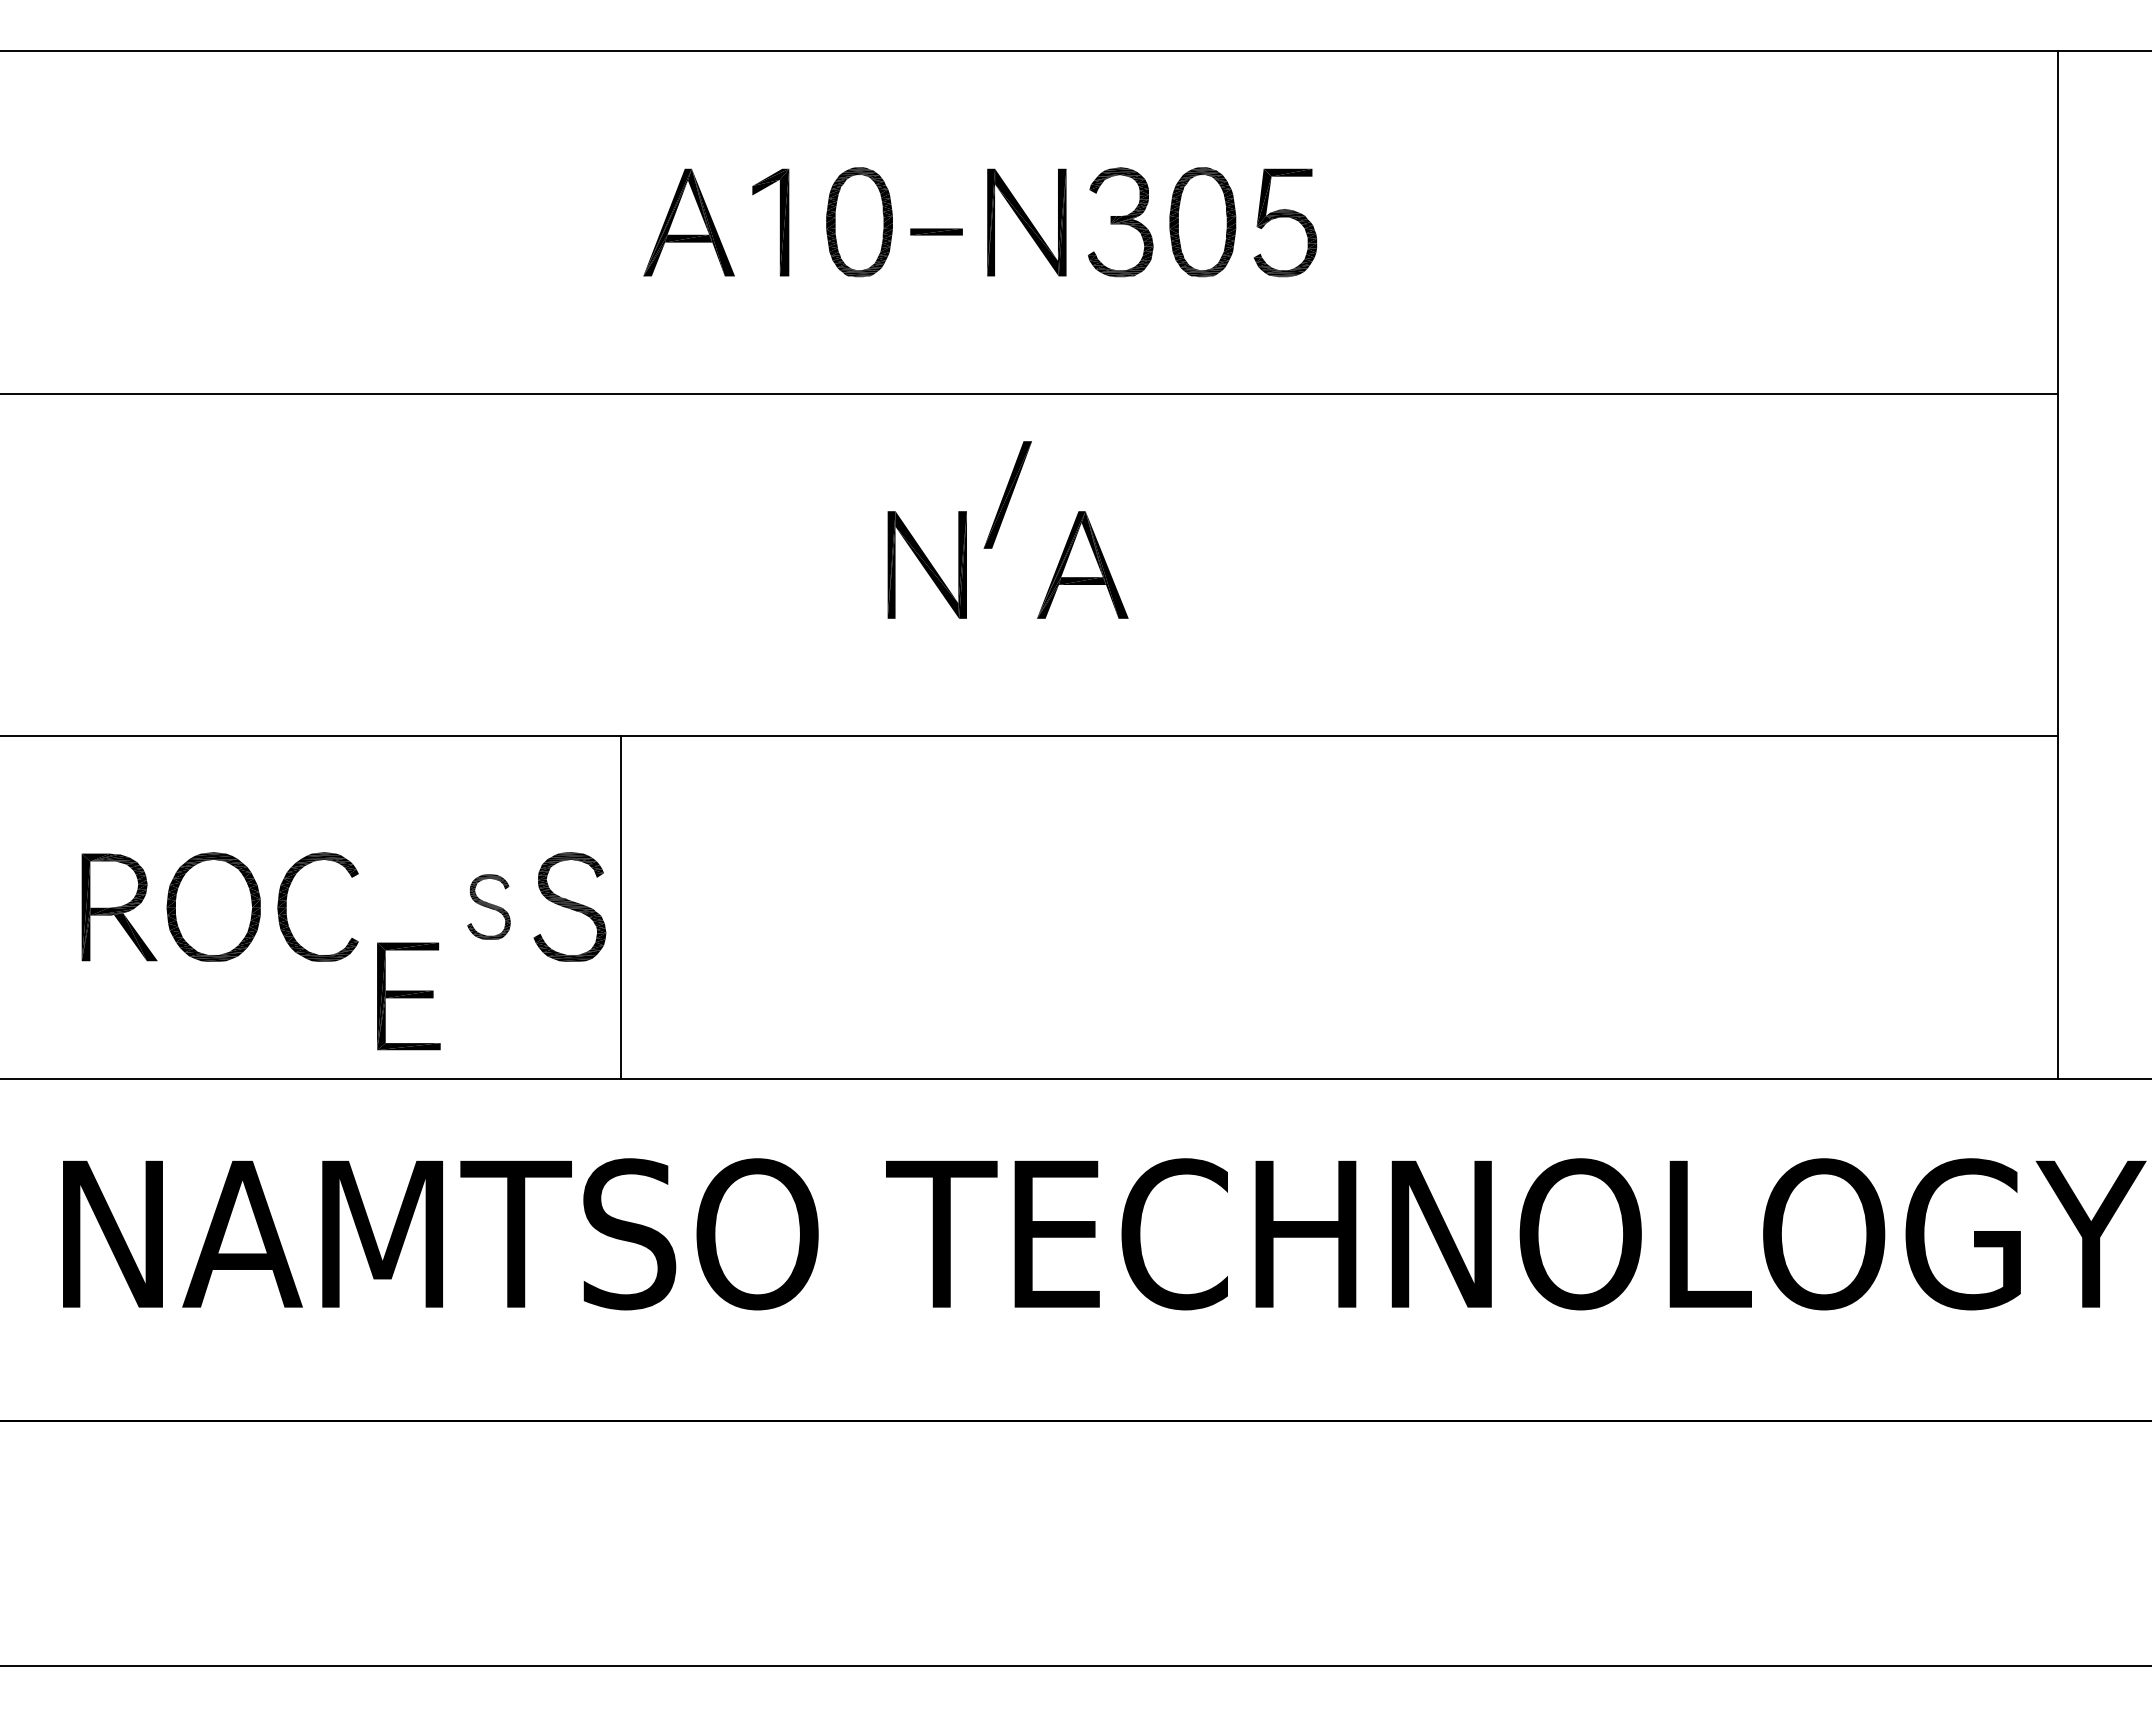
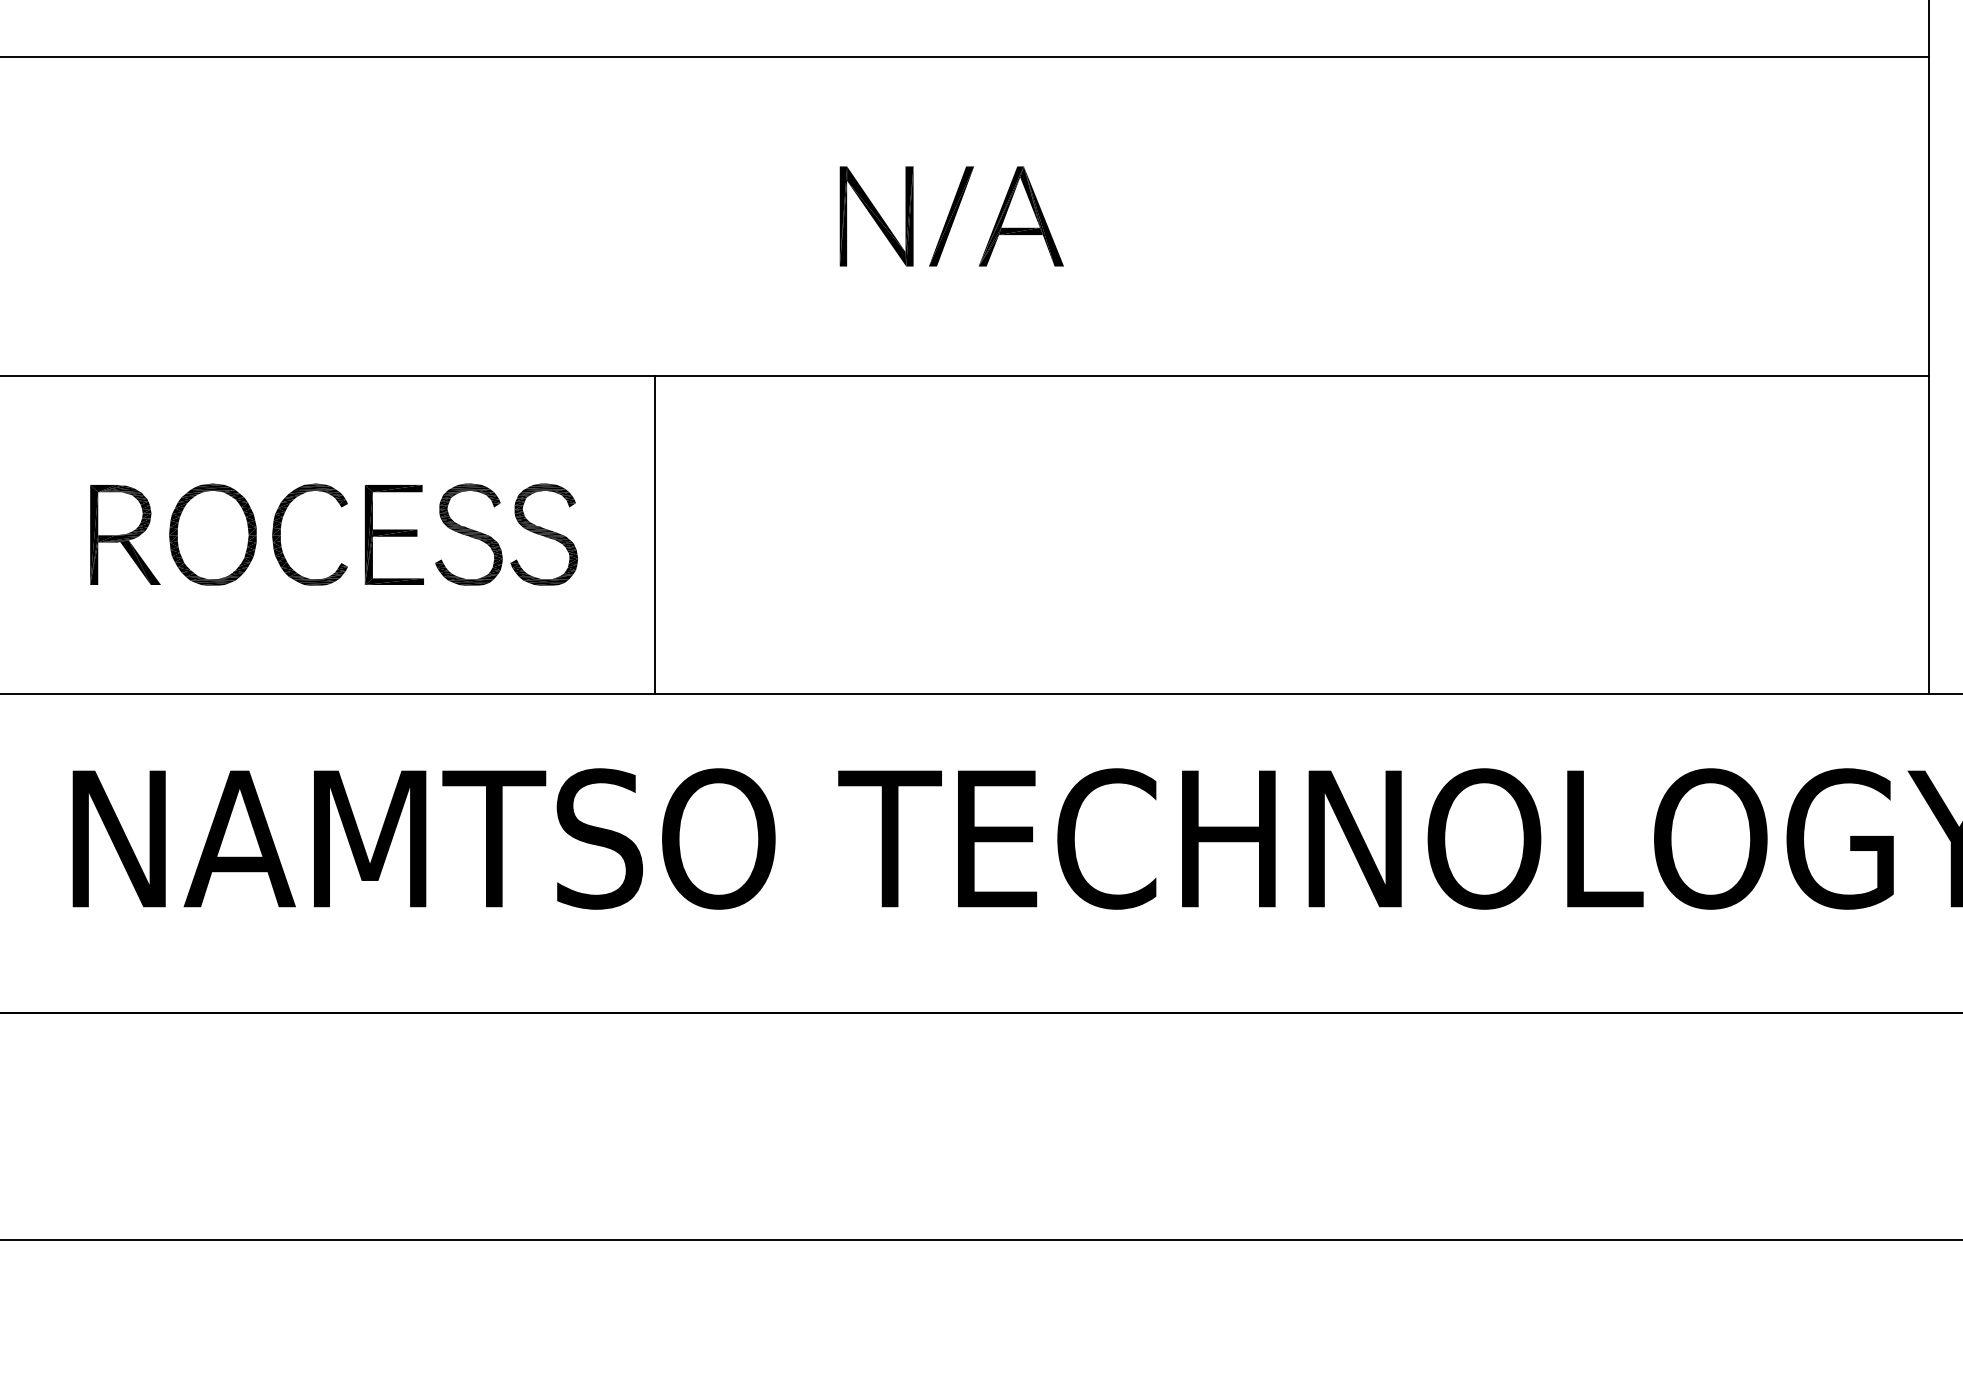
part: (1007, 494) -> (951, 216), moved
part: (488, 906) -> (468, 534), size x1.67
line: (620, 907) -> (654, 535), moved
part: (408, 996) -> (394, 535), moved

